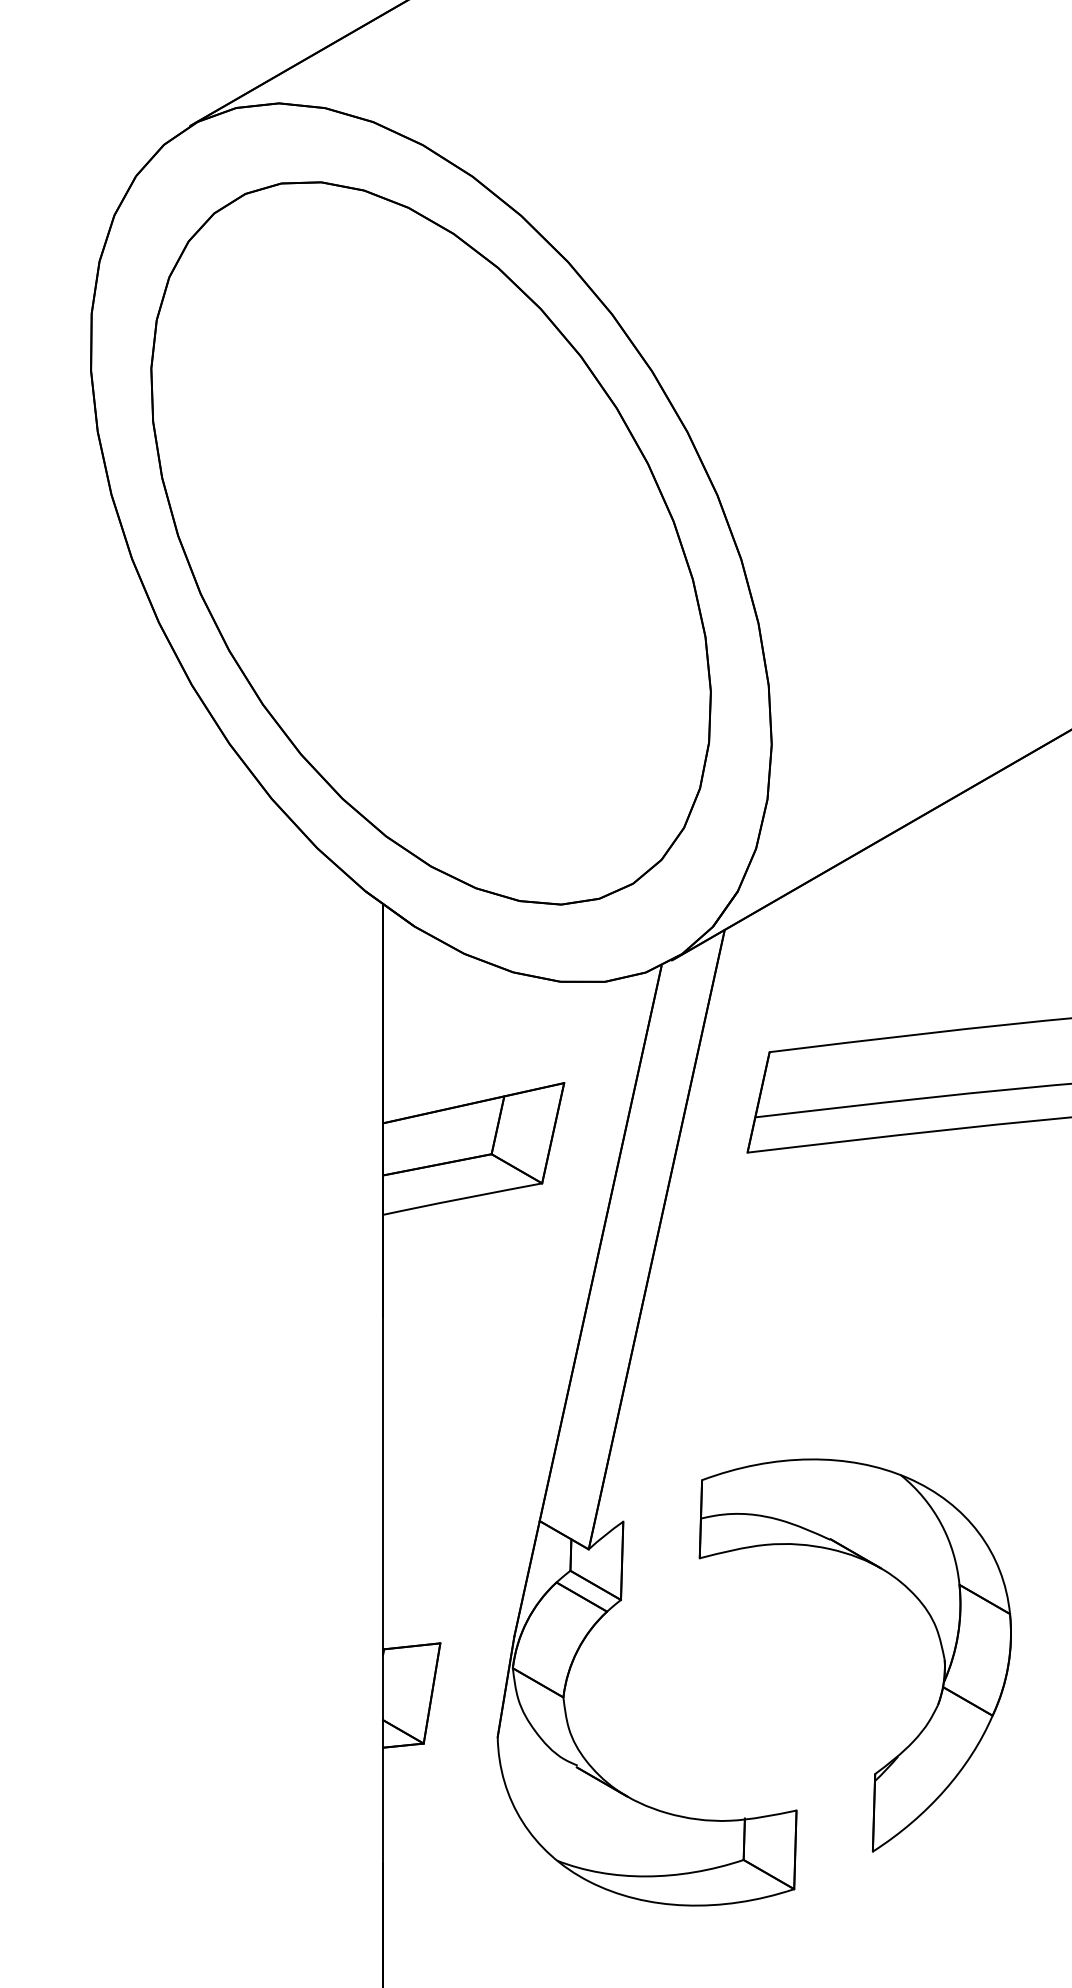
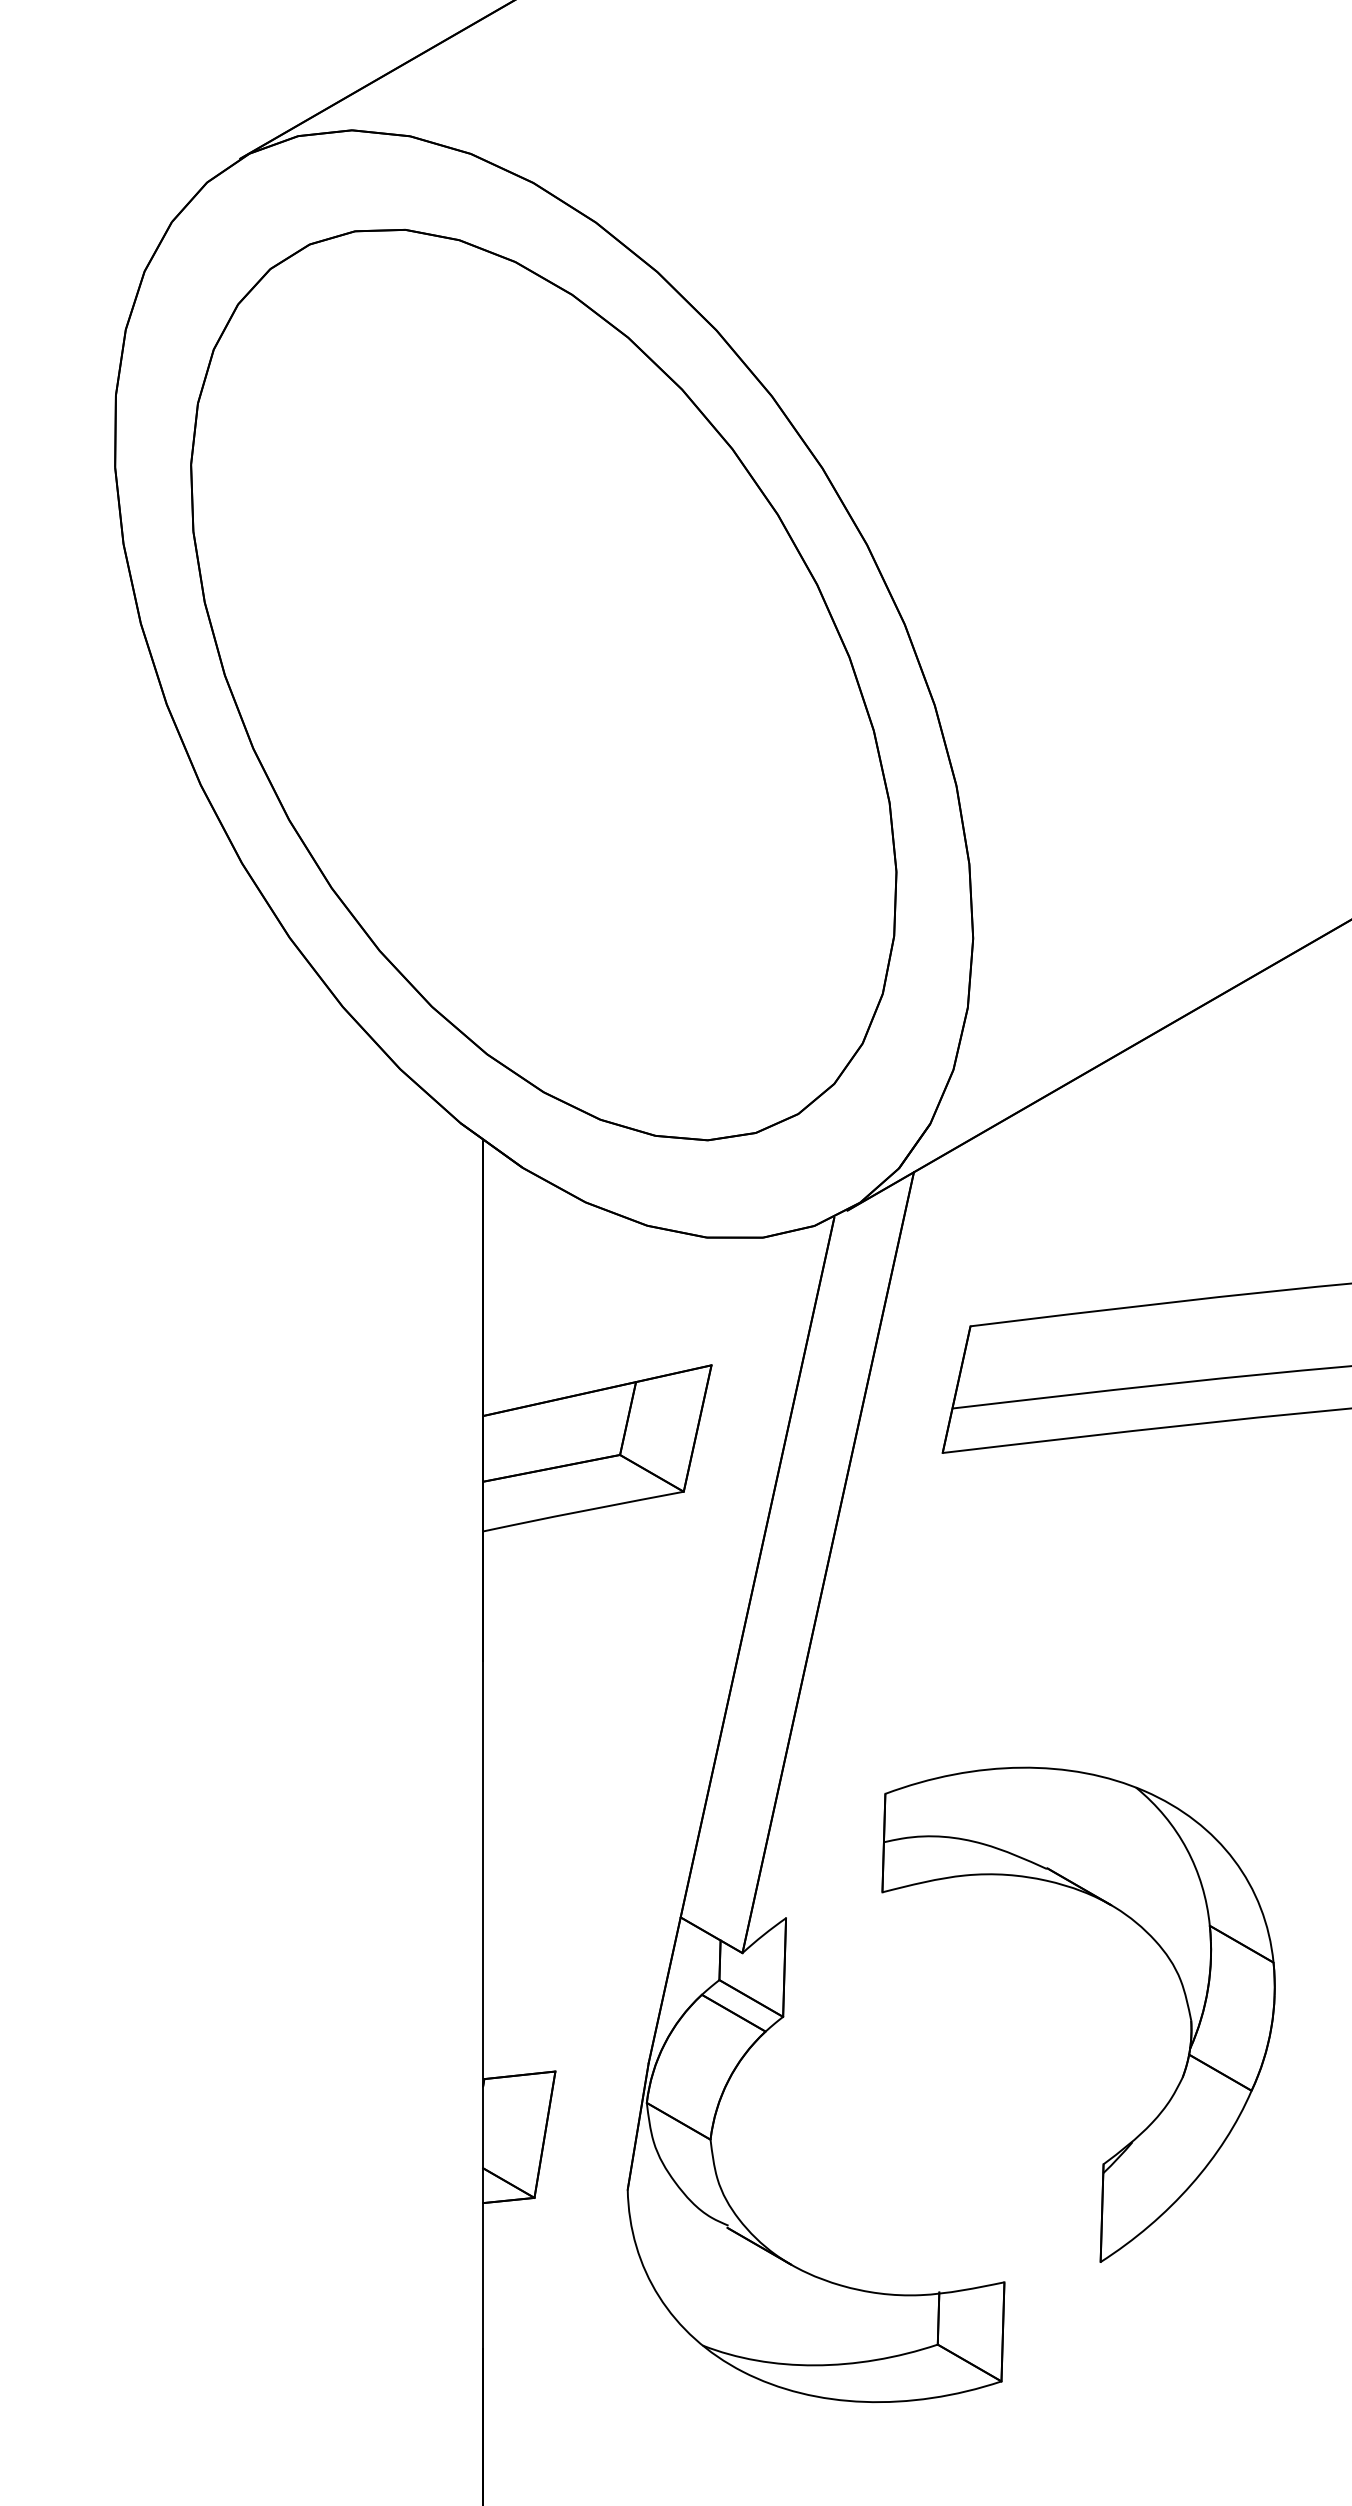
part: (919, 1602) -> (1159, 1947), moved

